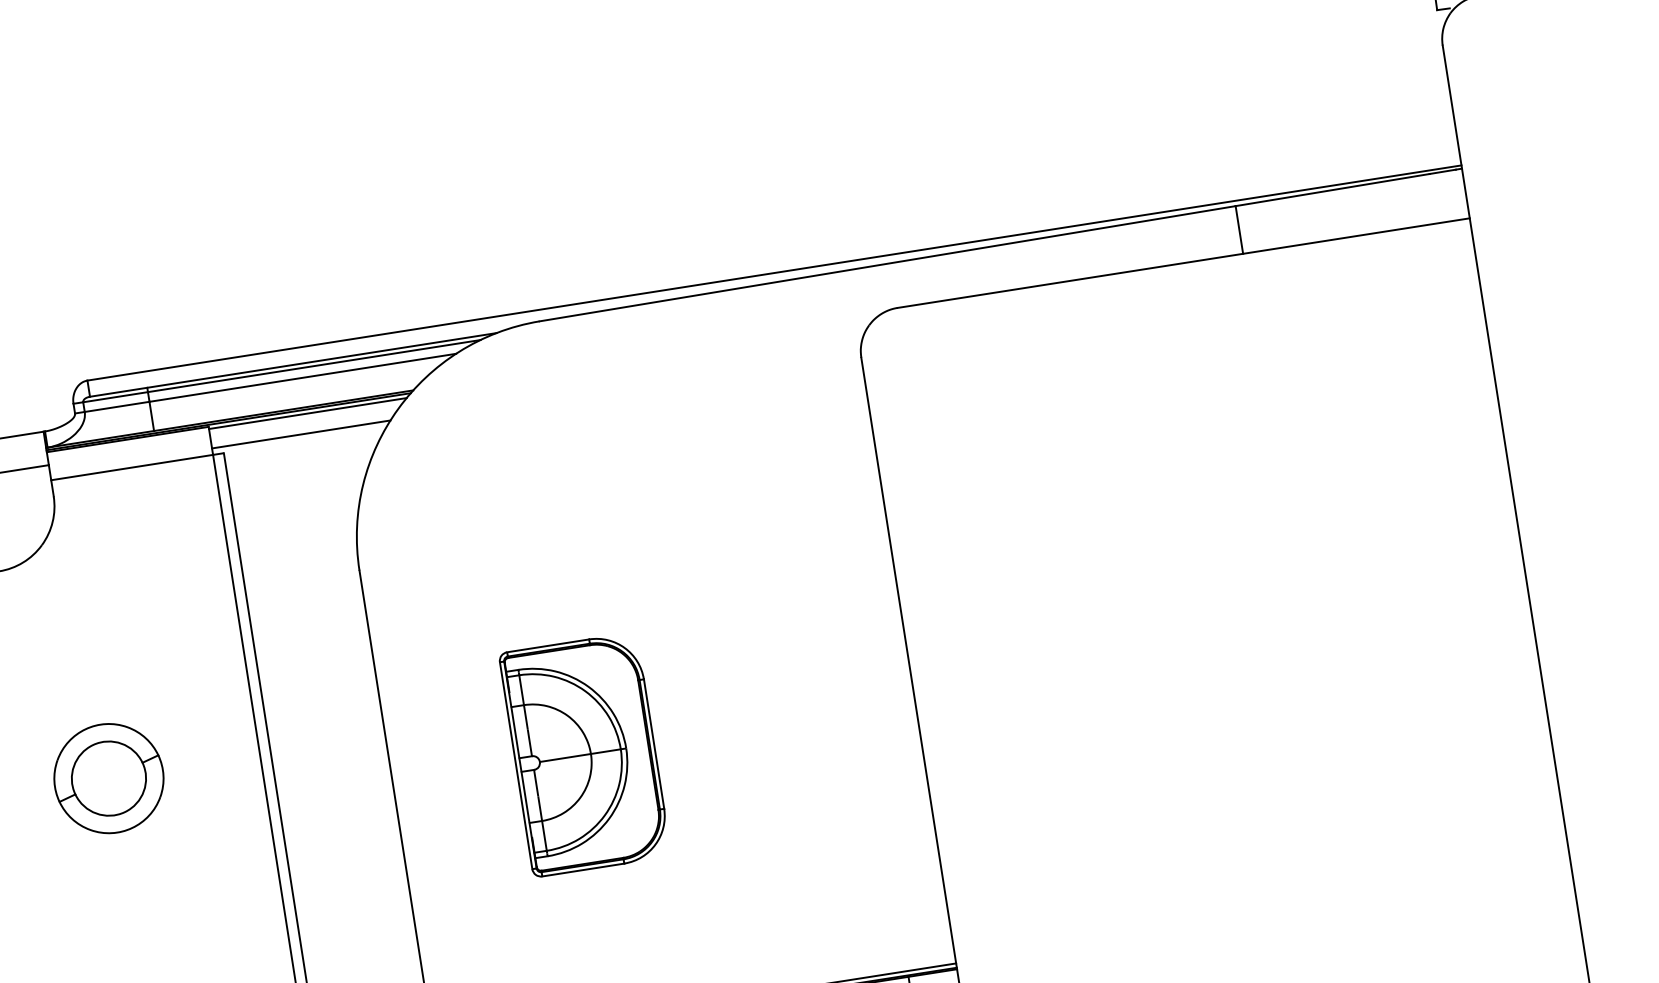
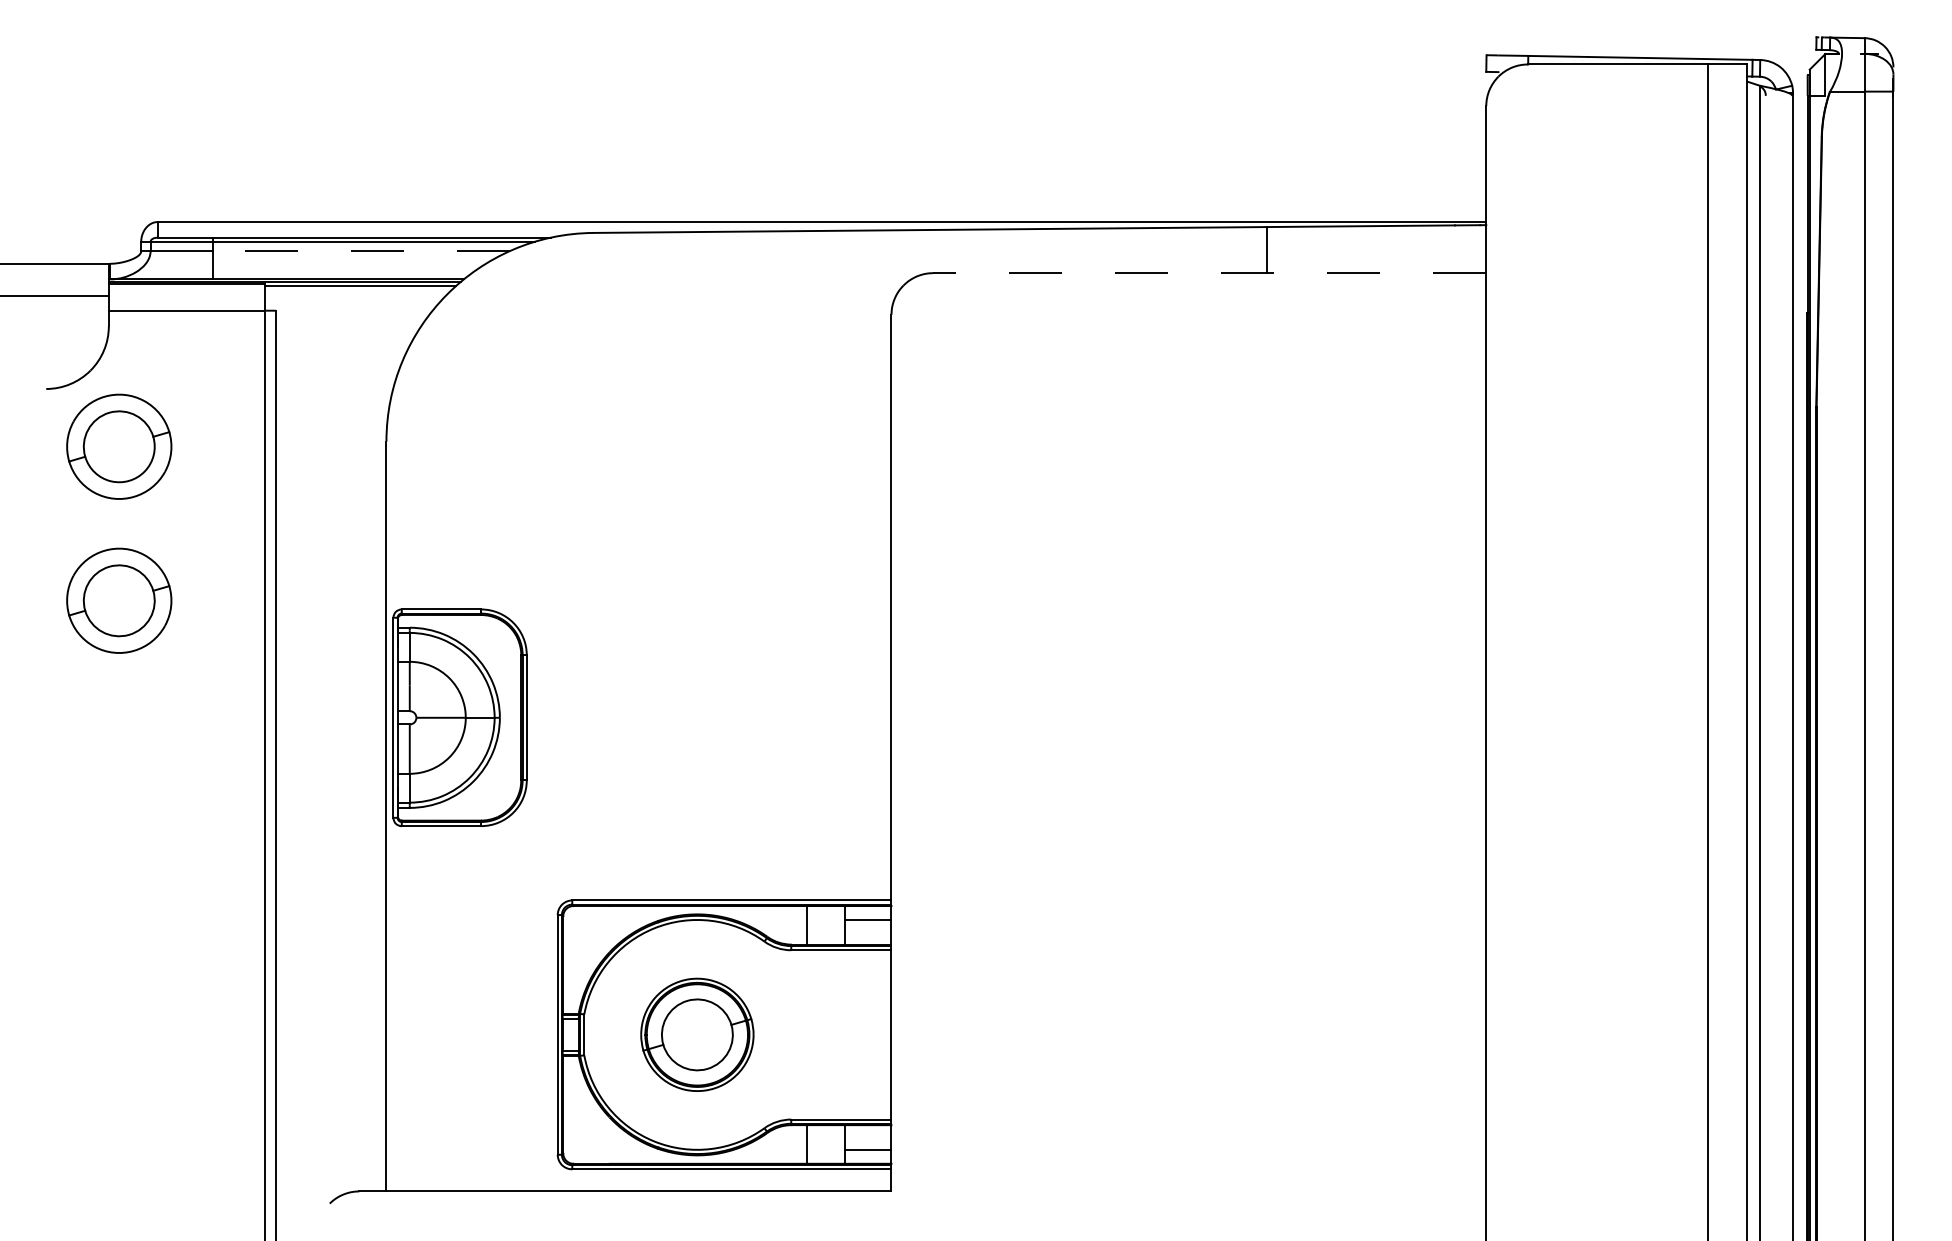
line: (1183, 263) -> (1209, 273), solid -> dashed
line: (301, 378) -> (360, 251), solid -> dashed
line: (301, 434) -> (351, 304), removed
part: (84, 618) -> (119, 446), added
part: (584, 754) -> (459, 717), moved

